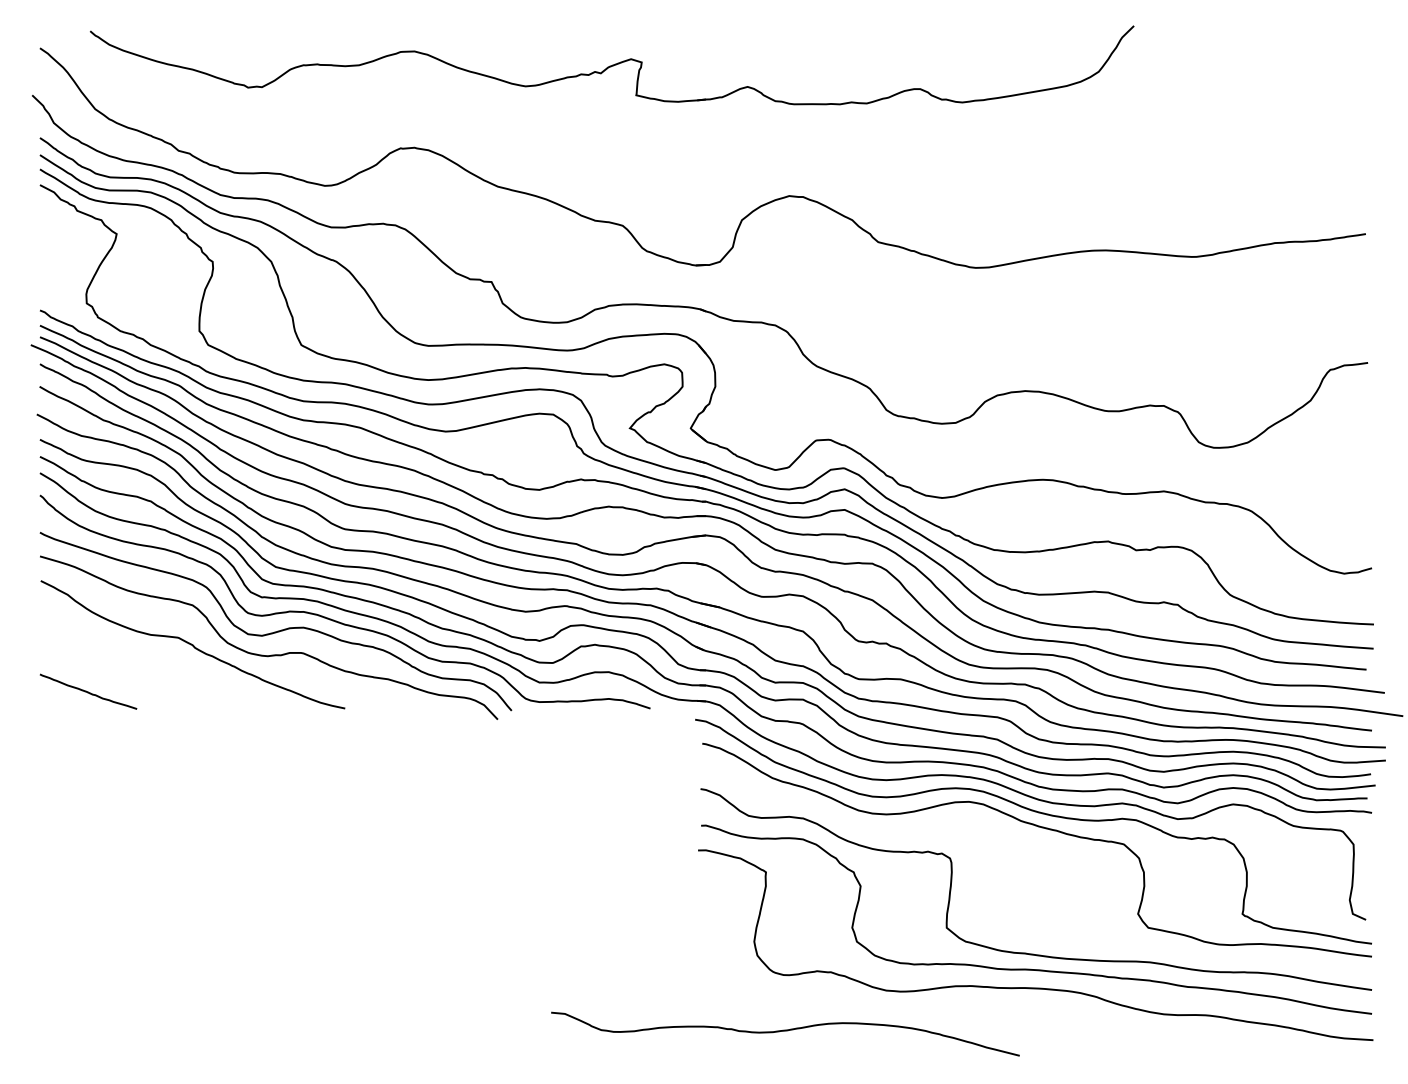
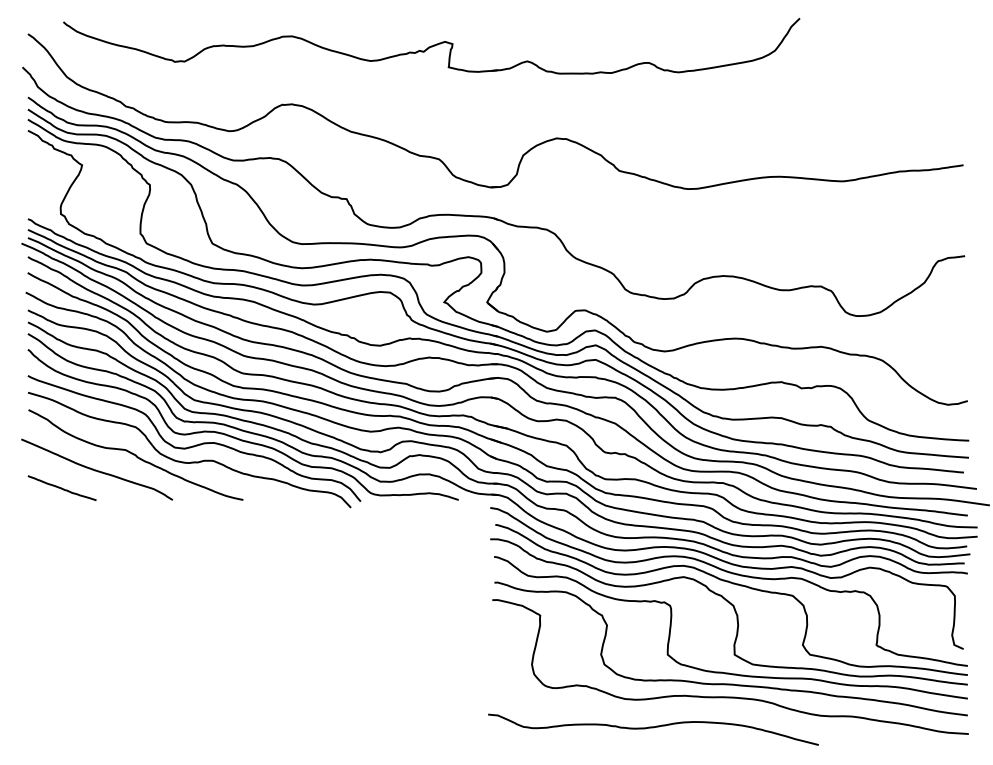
curve: (137, 666) -> (96, 470), added
curve: (1040, 863) -> (733, 609), added
curve: (785, 1031) -> (653, 727), moved

